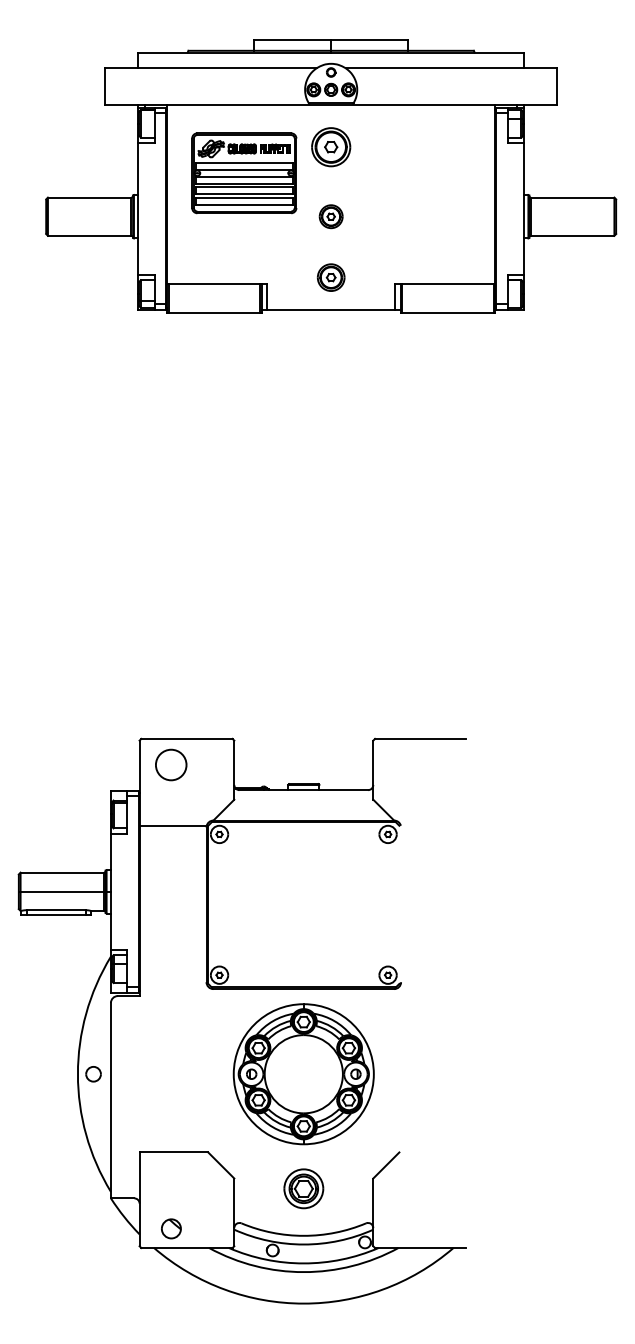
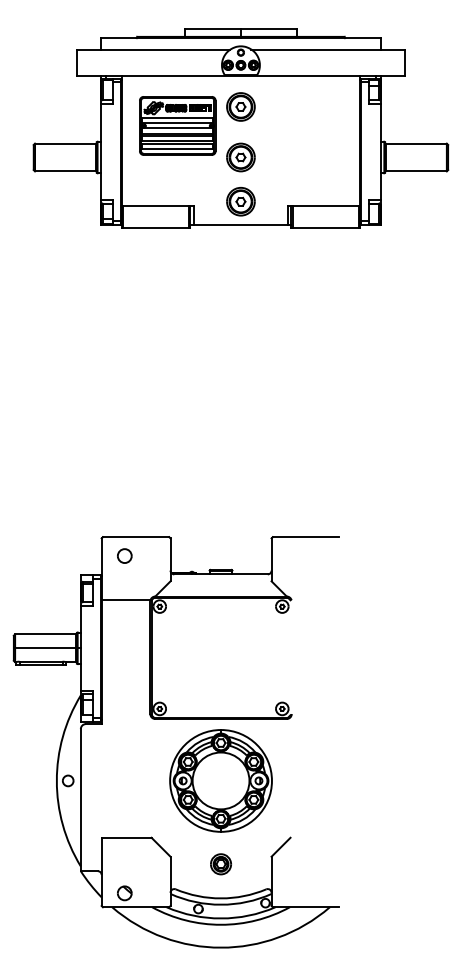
part: (330, 216) -> (240, 157), size x1.67
part: (330, 277) -> (240, 201), size x1.43
part: (171, 764) -> (124, 555), size x0.62
part: (303, 1189) -> (220, 864), size x0.71

